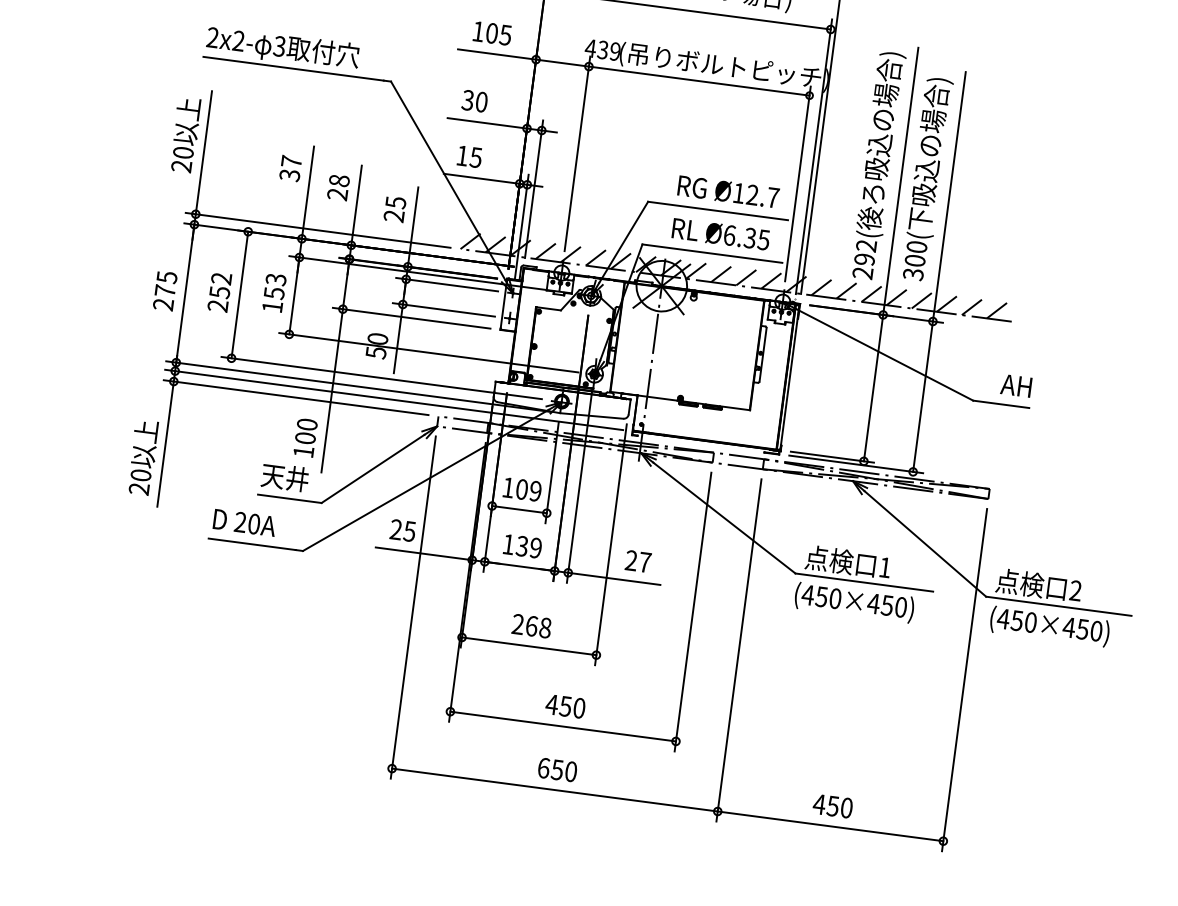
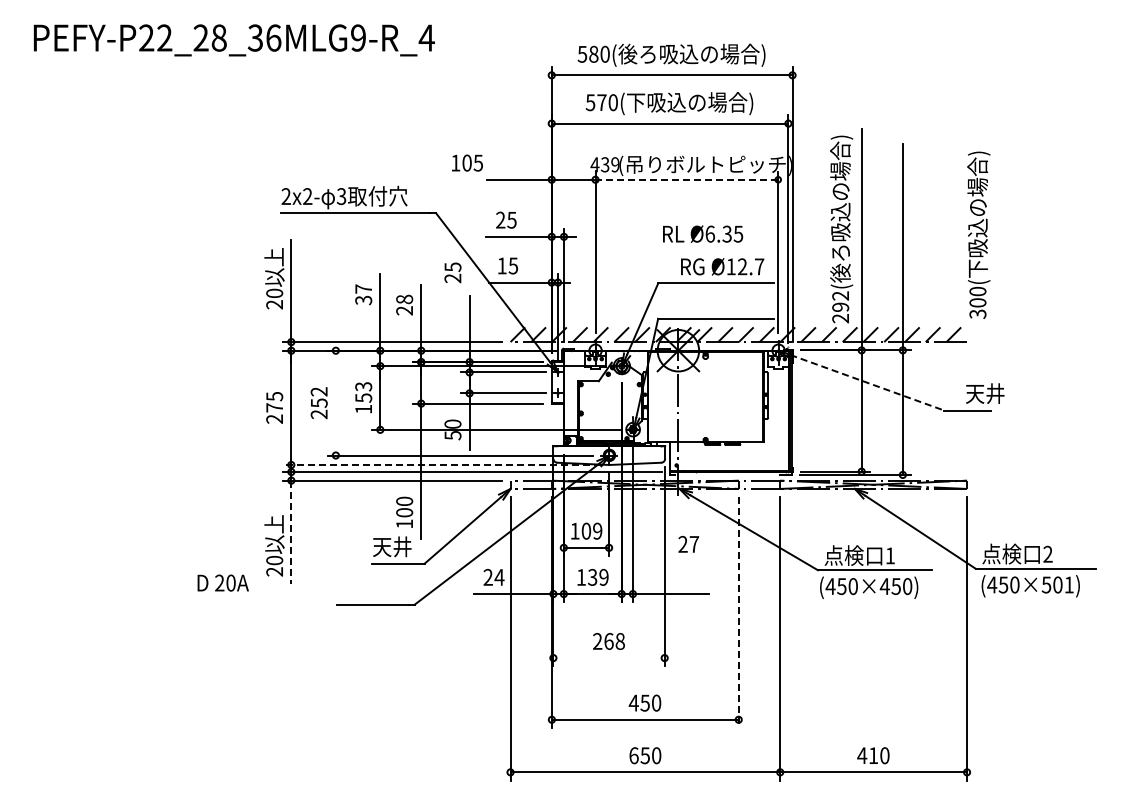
text: (492, 32) -> (467, 162), moved
line: (698, 80) -> (686, 179), solid -> dashed
text: (475, 100) -> (506, 219), 30 -> 25
text: (926, 178) -> (978, 234), moved
text: (394, 208) -> (452, 272), moved
text: (721, 233) -> (703, 233), moved
line: (239, 294) -> (335, 402), removed
line: (885, 354) -> (867, 382), solid -> dashed
line: (357, 385) -> (441, 464), solid -> dashed
text: (1024, 386) -> (984, 393), AH -> 天井
line: (165, 444) -> (291, 532), solid -> dashed
text: (243, 522) -> (222, 582), moved
text: (409, 531) -> (499, 577), 25 -> 24
text: (637, 561) -> (688, 544), moved
line: (692, 613) -> (738, 613), solid -> dashed
text: (1082, 628) -> (1057, 584), (450×450) -> (450×501)
line: (528, 646) -> (608, 658), removed
text: (833, 805) -> (873, 755), 450 -> 410

